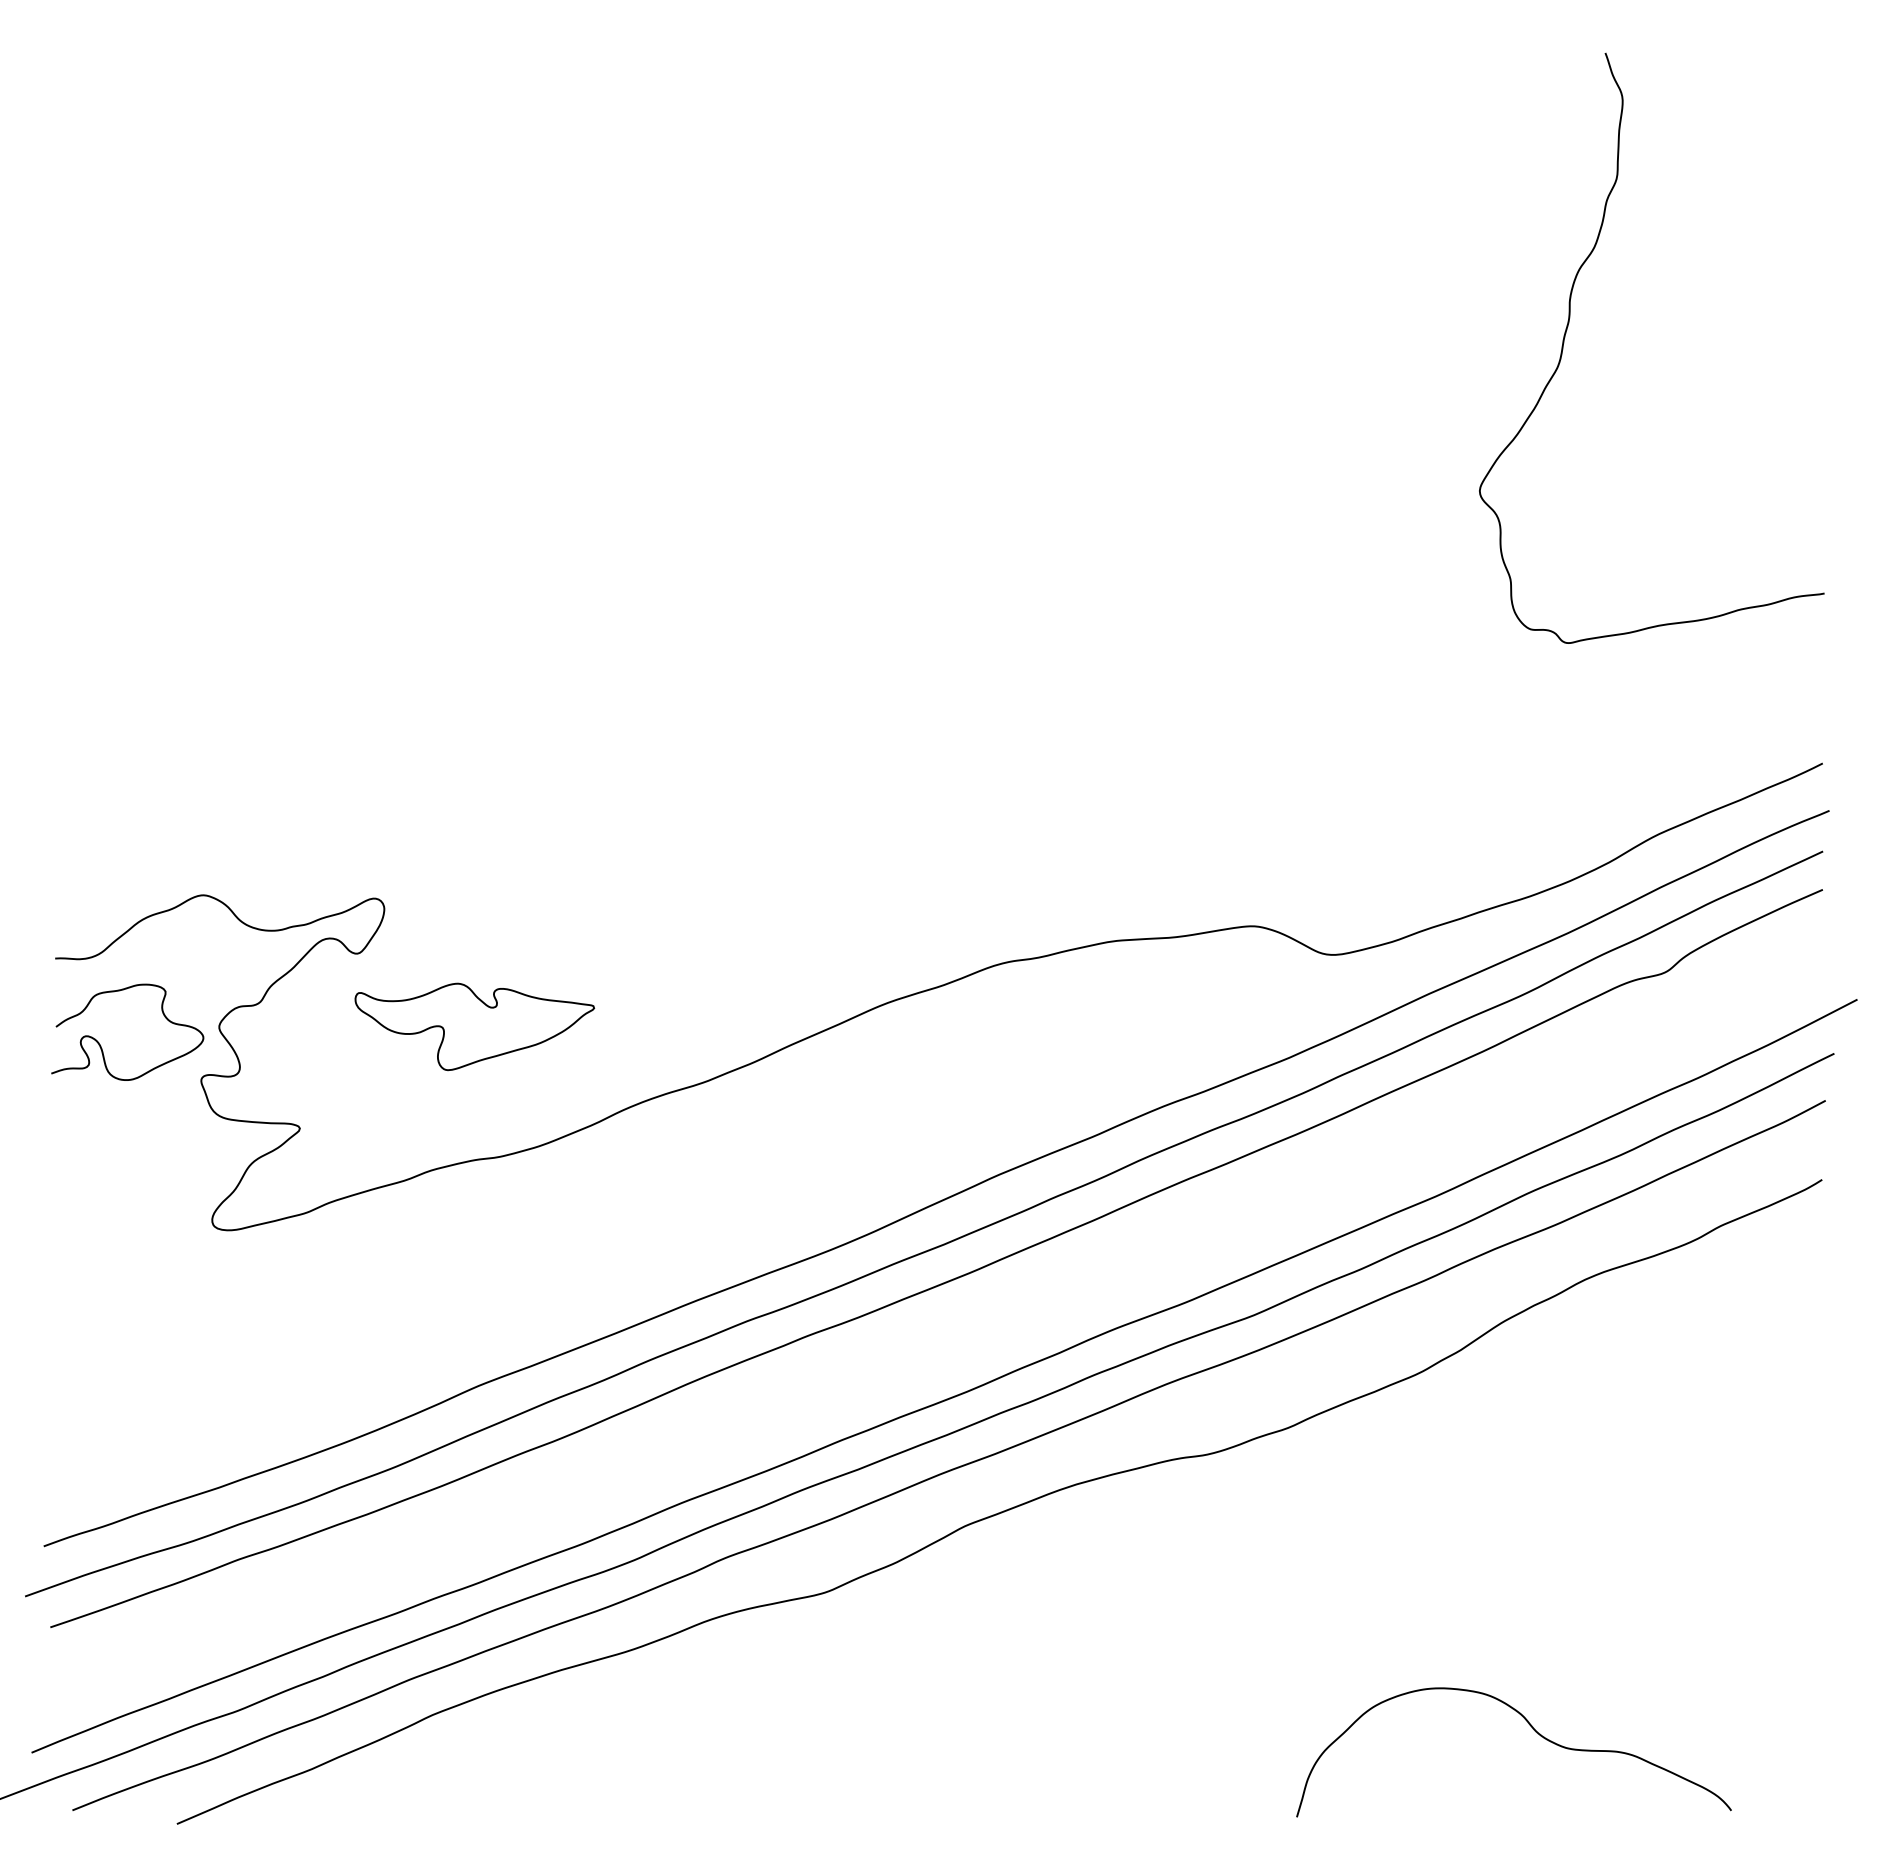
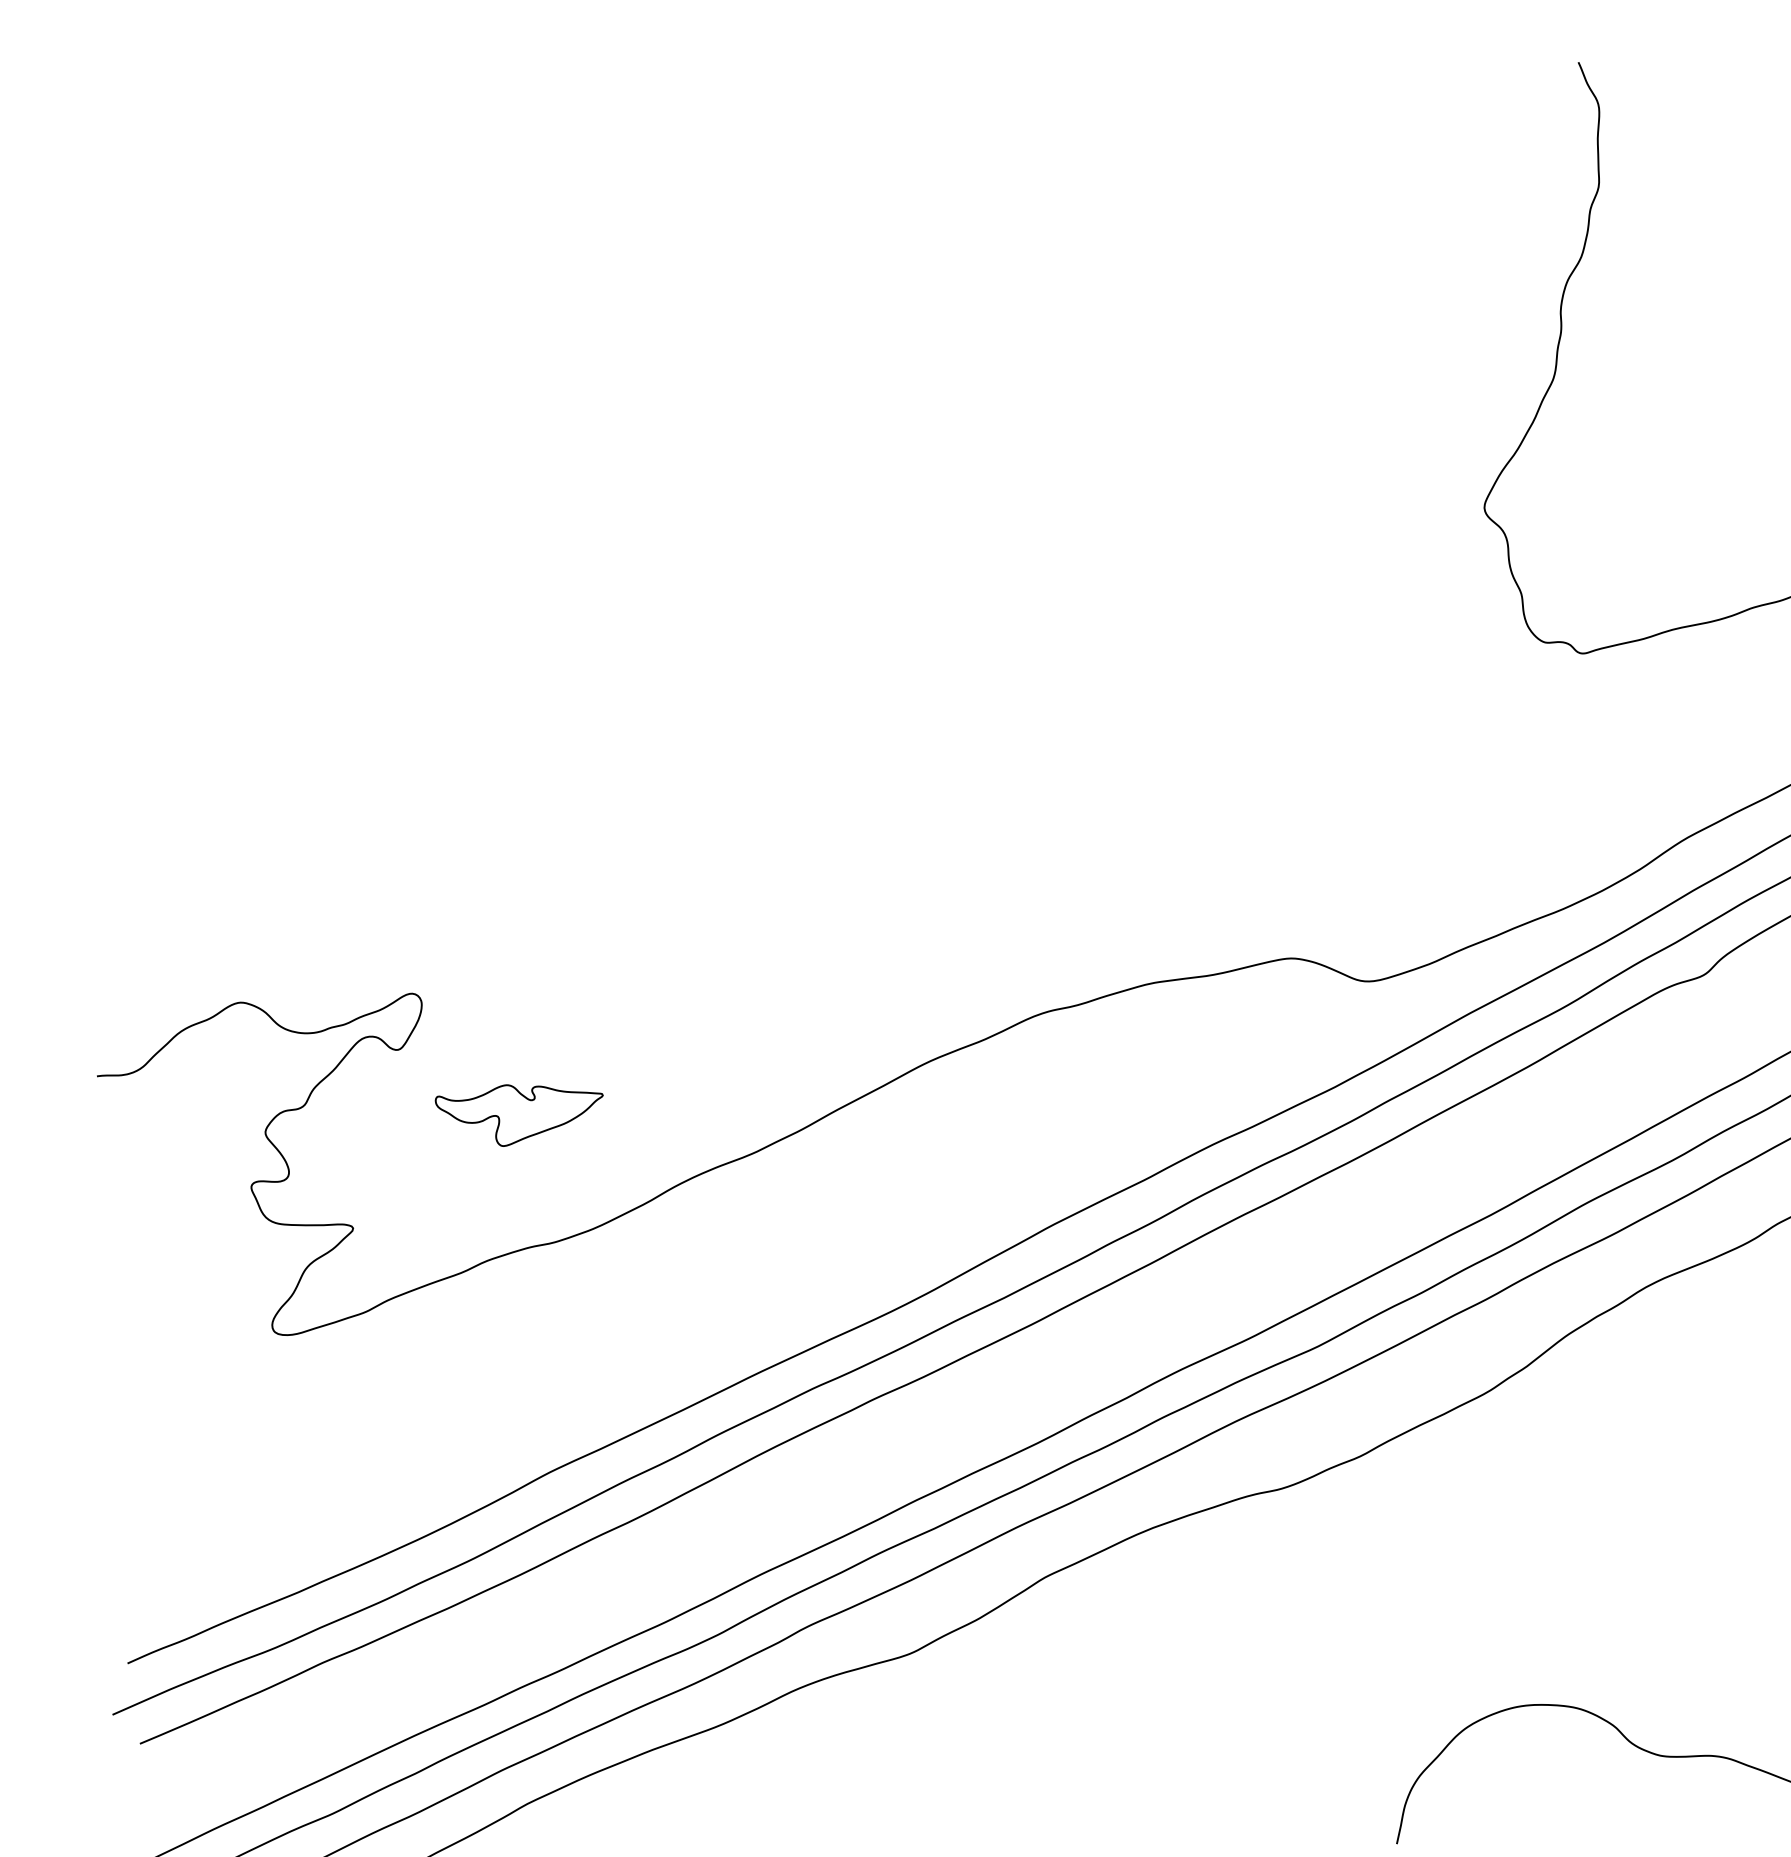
part: (474, 1026) -> (520, 1114), size x0.7
curve: (100, 1044) -> (148, 1158), removed

